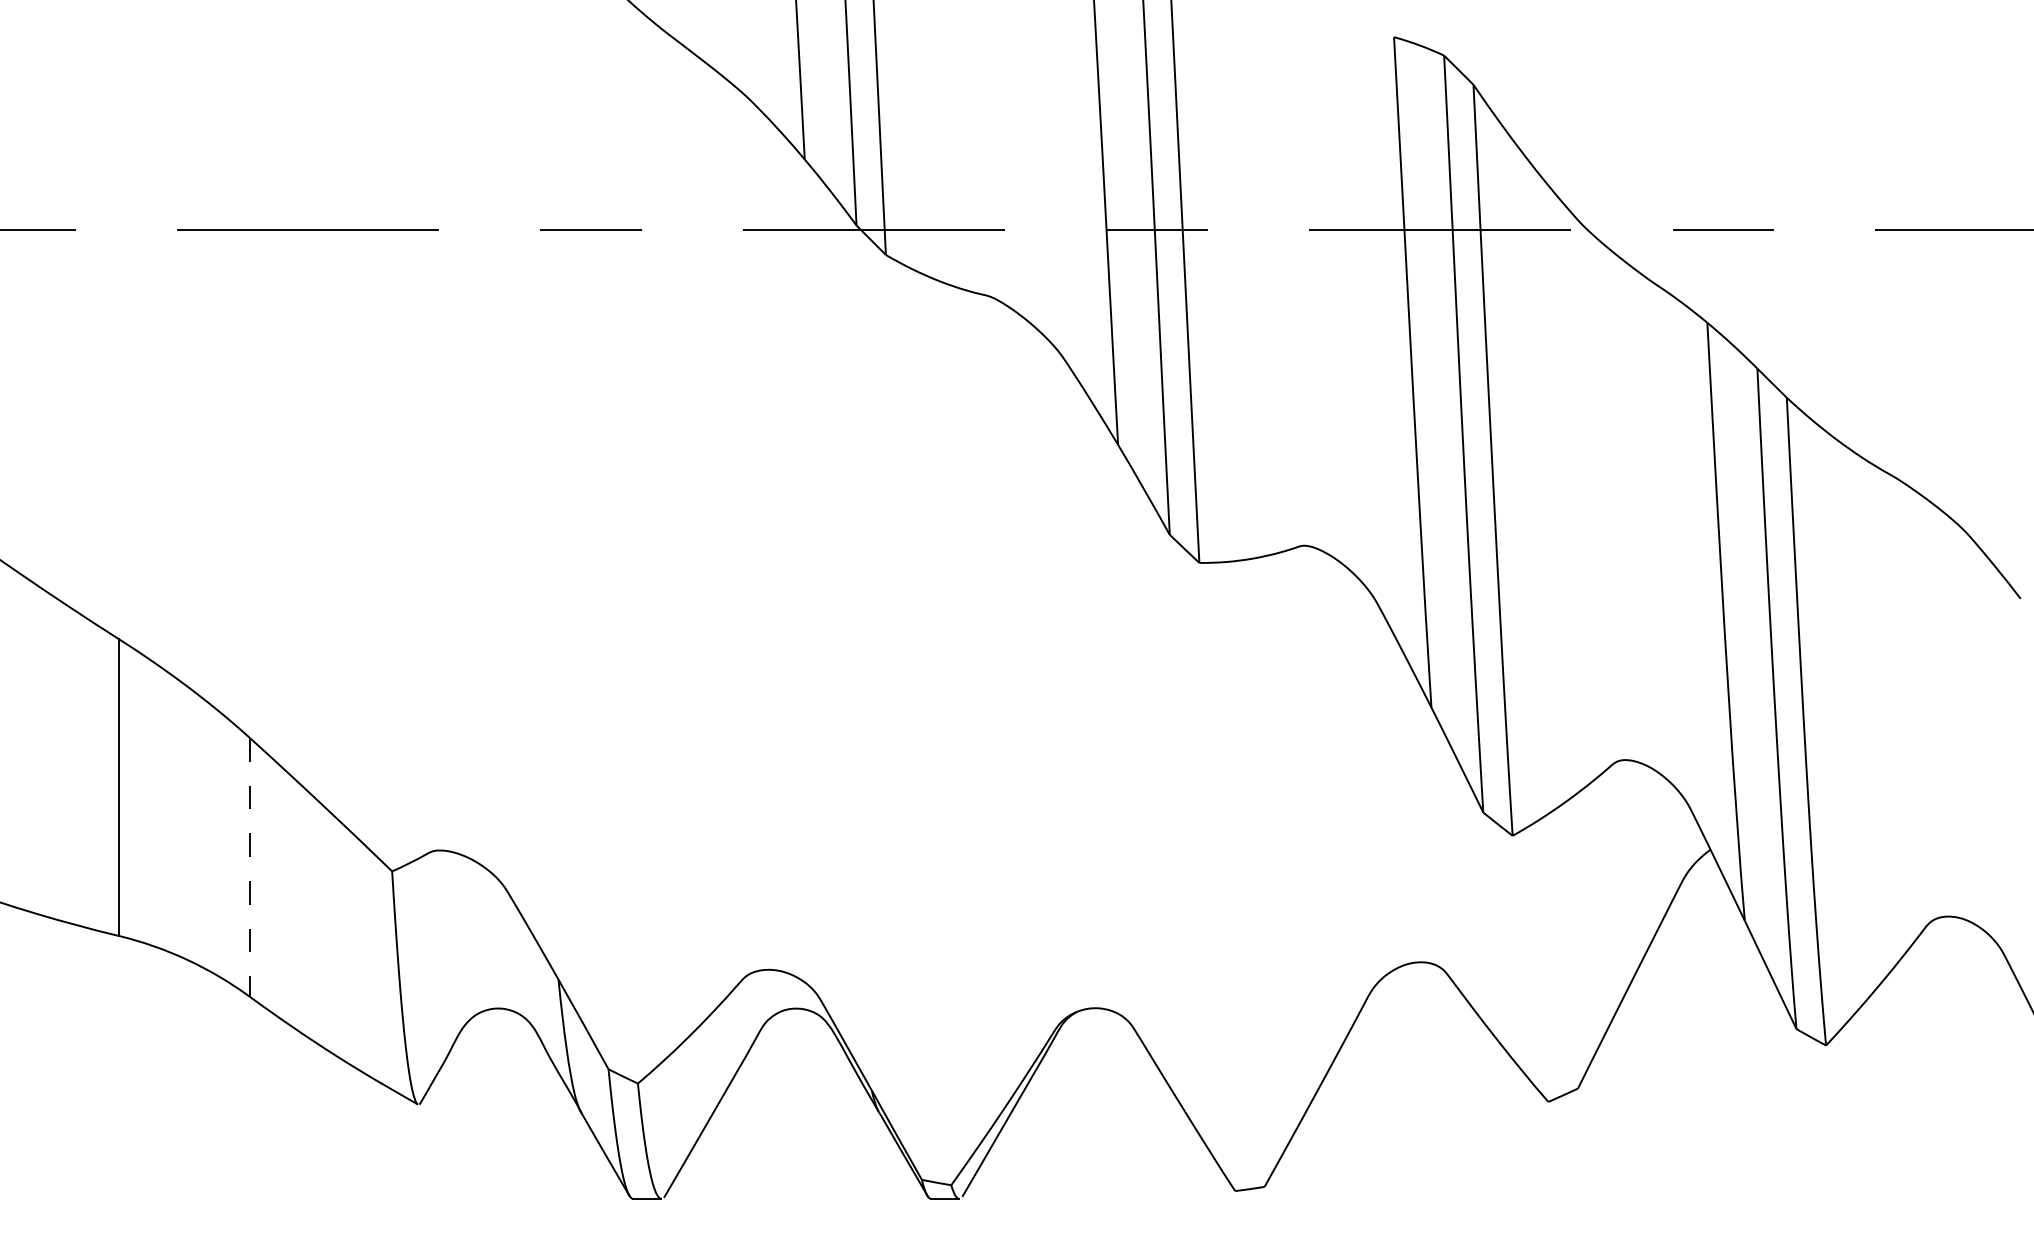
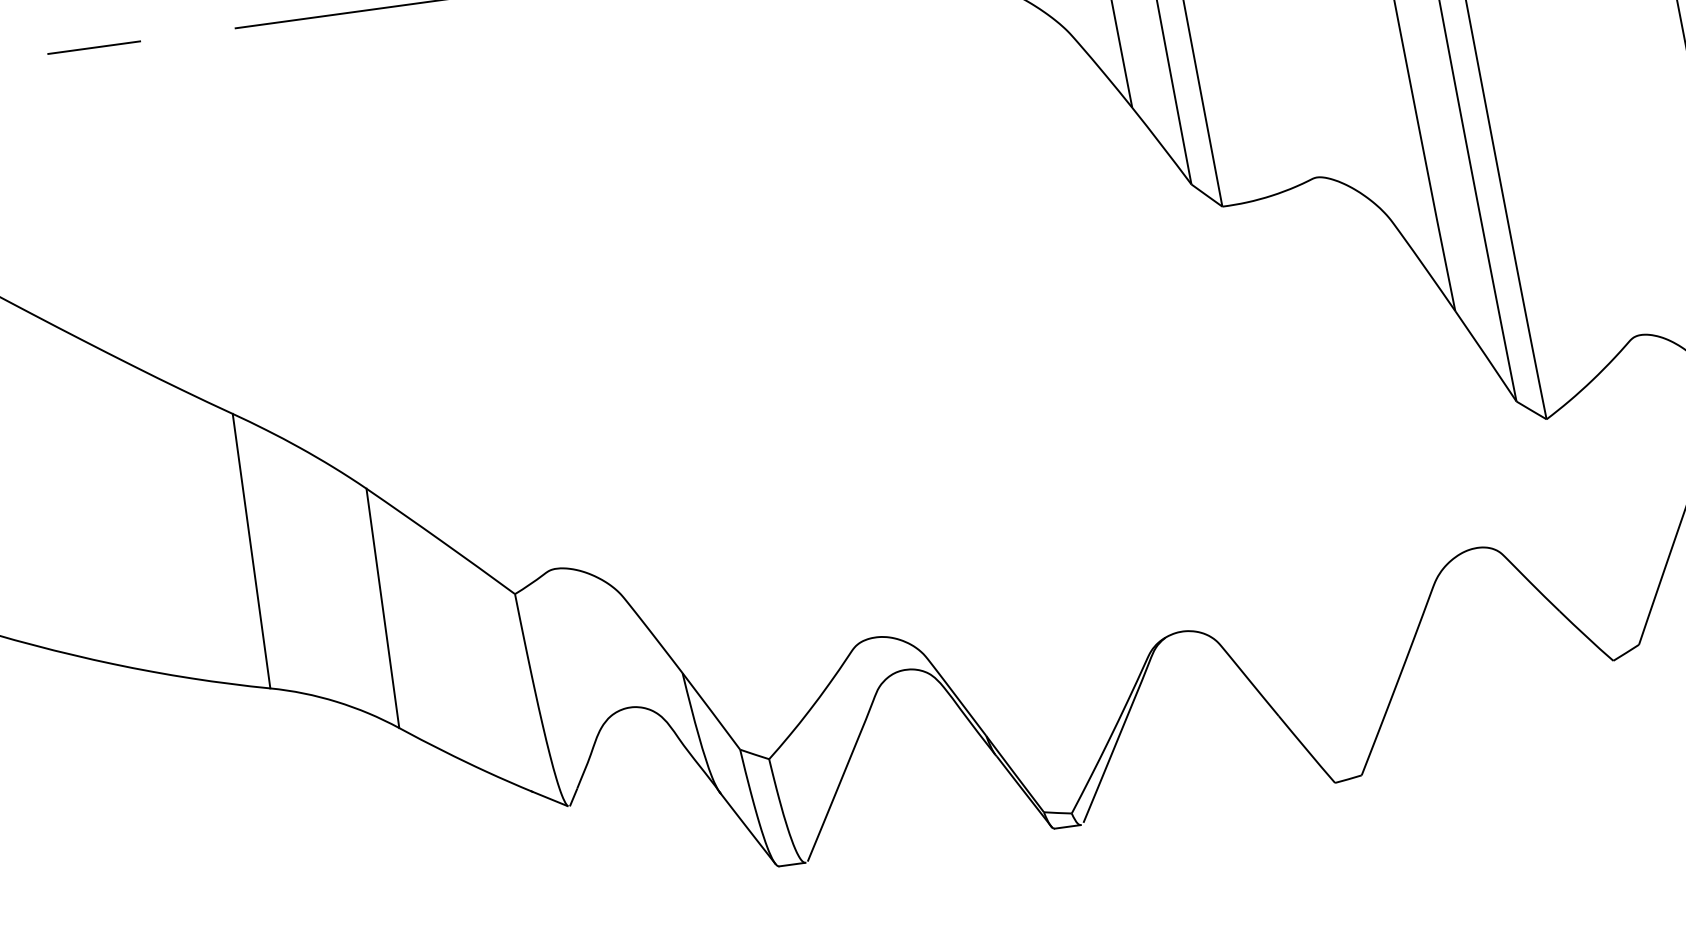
line: (249, 867) -> (382, 608), dashed -> solid

